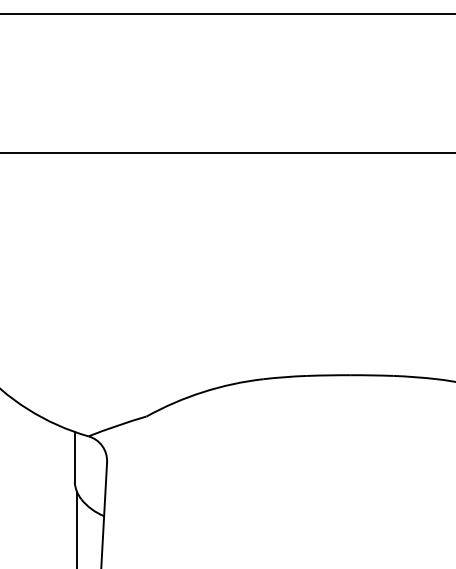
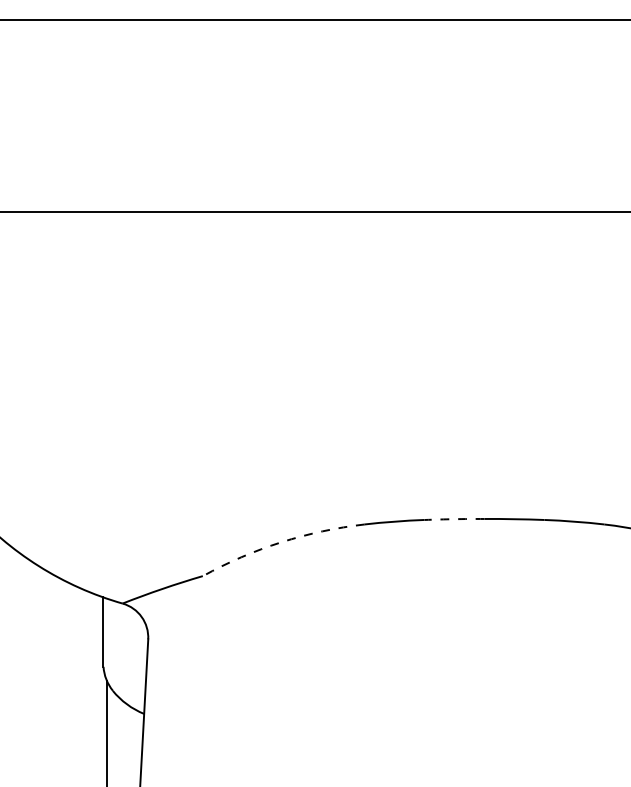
arc: (328, 375) -> (454, 519), solid -> dashed
arc: (203, 392) -> (281, 542), solid -> dashed

